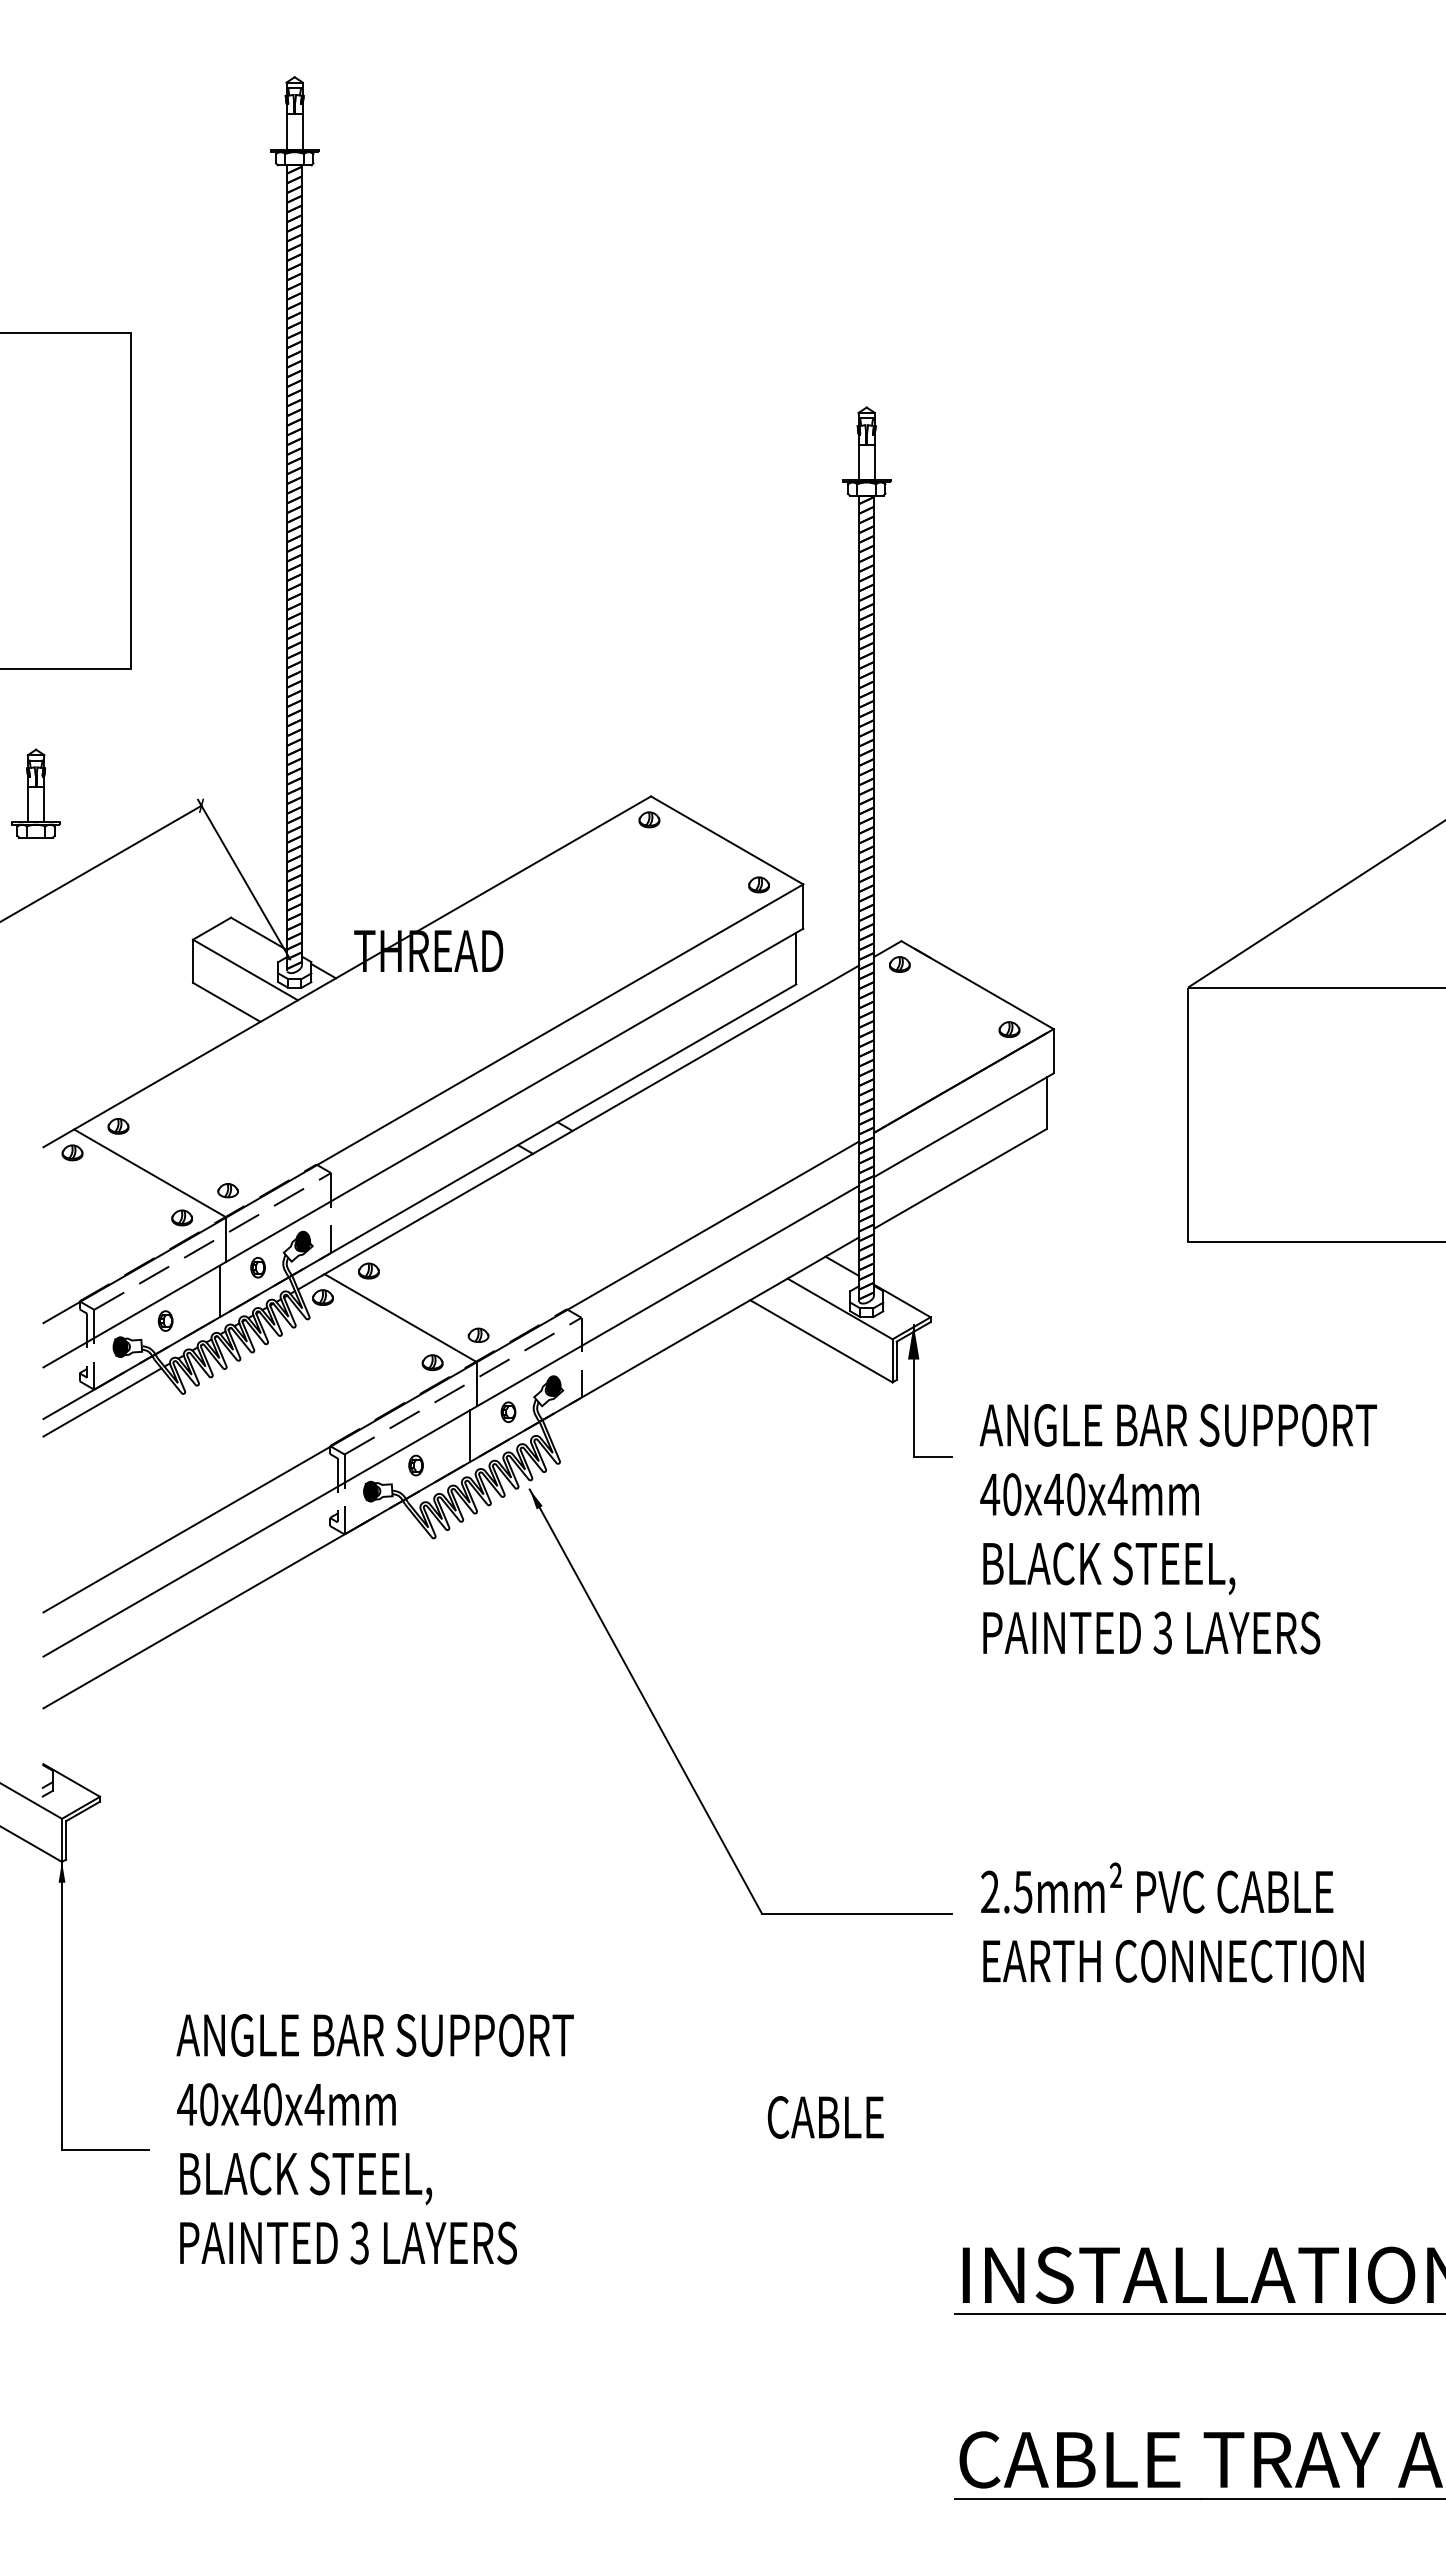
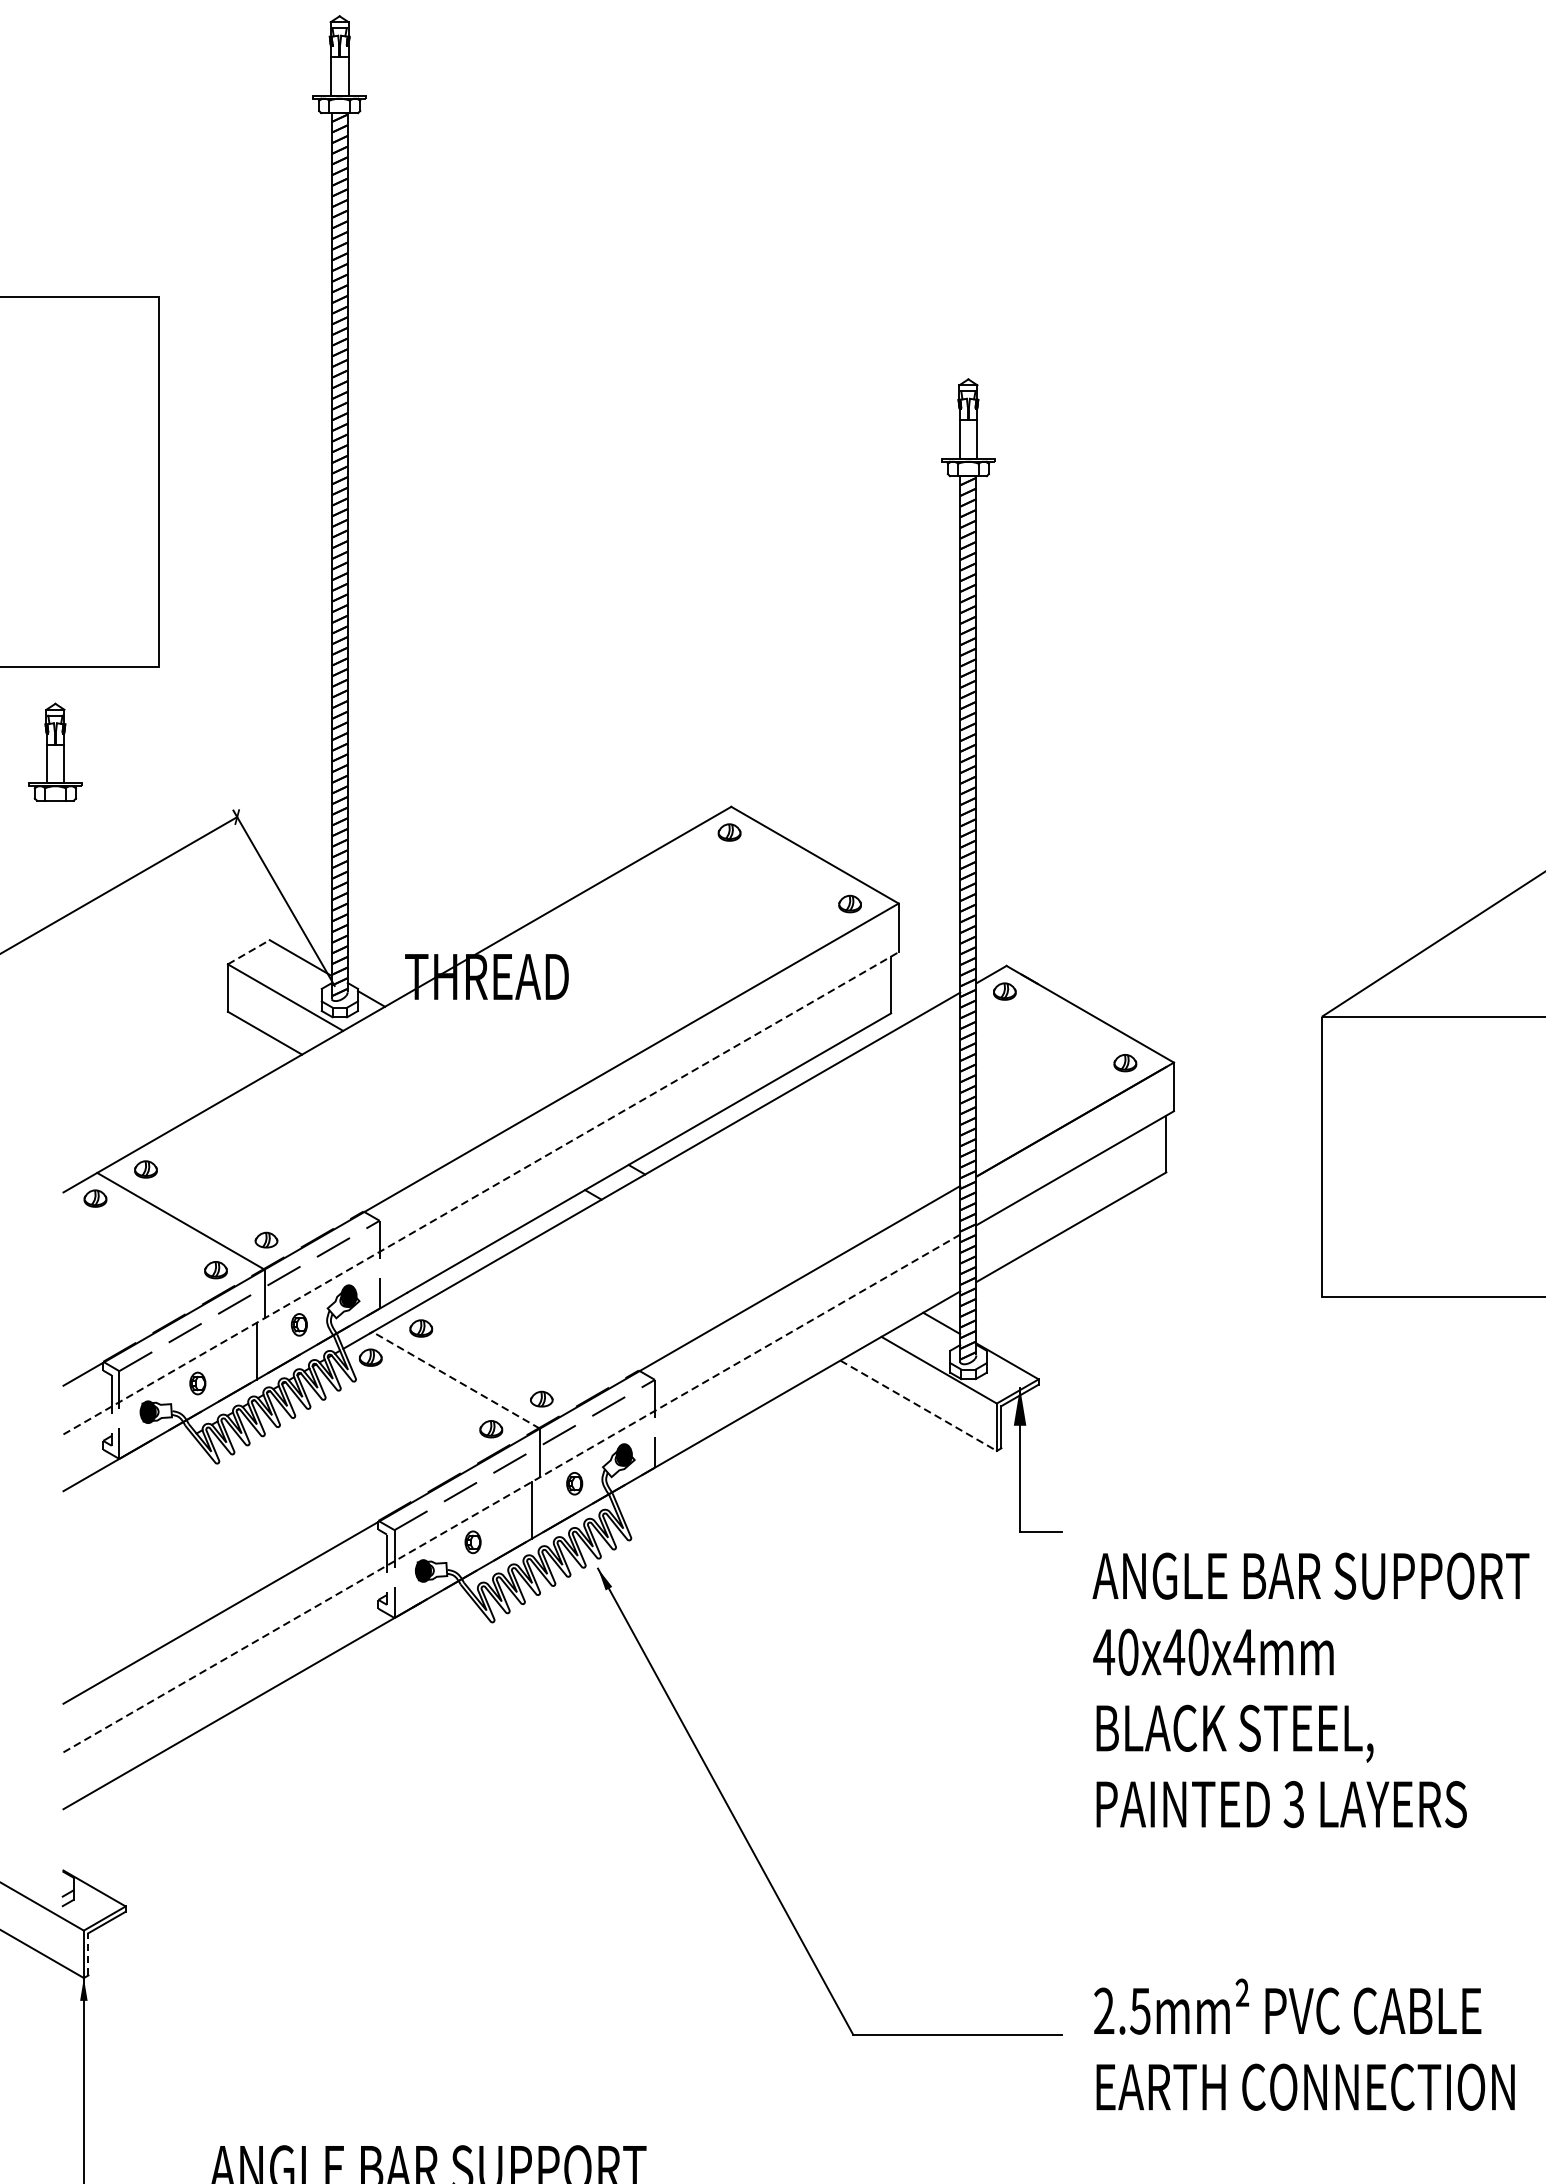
part: (35, 793) -> (54, 751), moved
line: (212, 928) -> (249, 951), solid -> dashed
line: (423, 1148) -> (481, 1193), solid -> dashed
line: (400, 1318) -> (455, 1380), solid -> dashed
line: (821, 1341) -> (918, 1405), solid -> dashed
line: (102, 1402) -> (128, 1473), removed
line: (451, 1420) -> (512, 1492), solid -> dashed
text: (1177, 1529) -> (1310, 1690), moved
line: (66, 1839) -> (88, 1953), solid -> dashed

